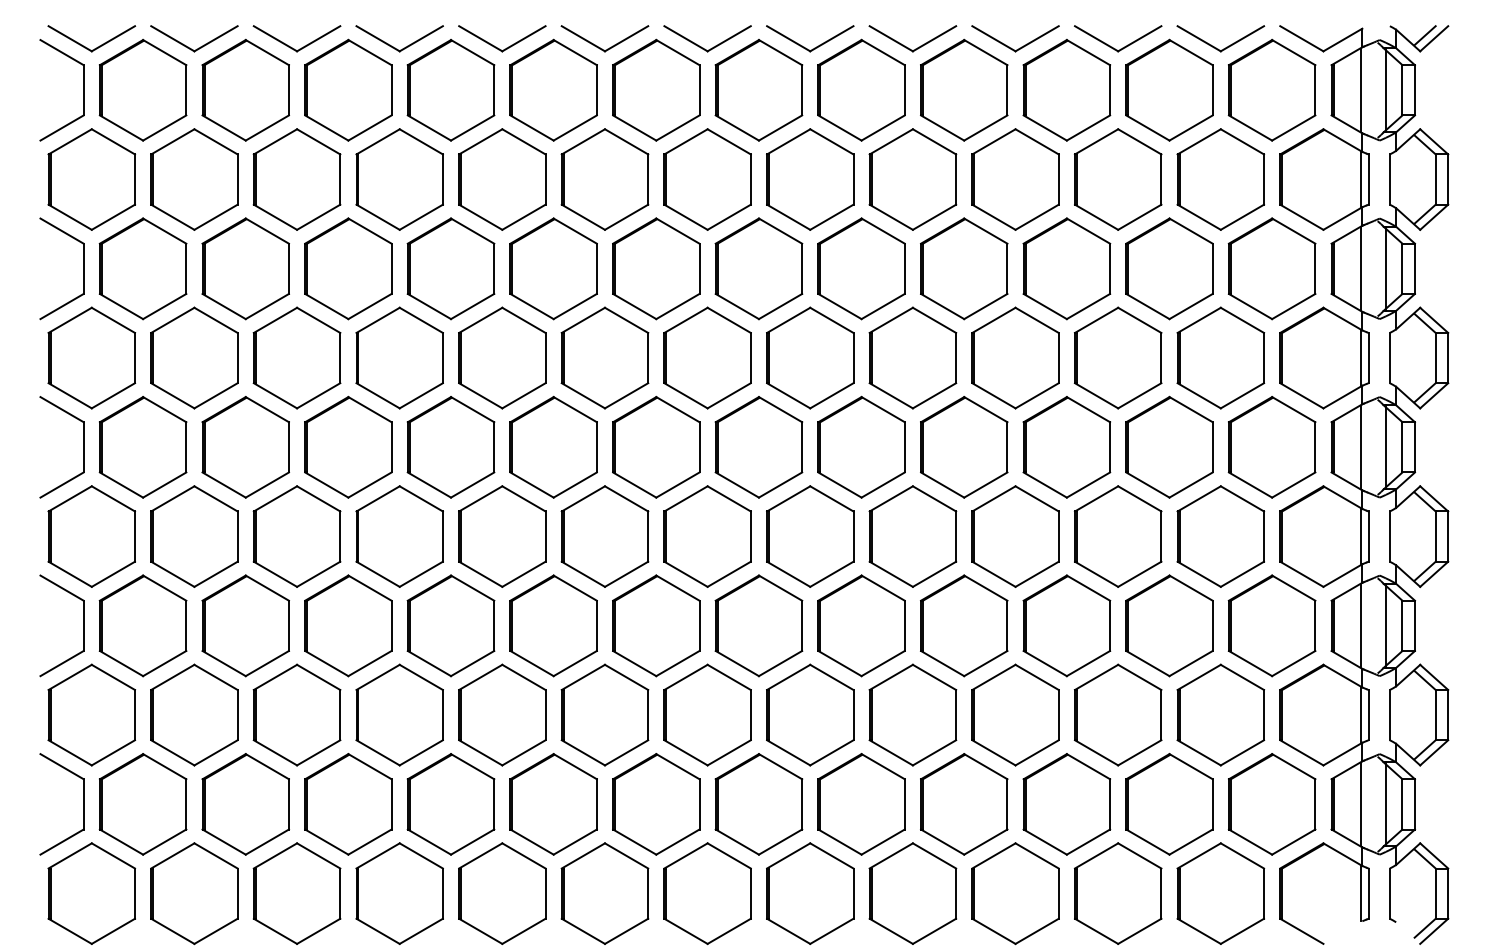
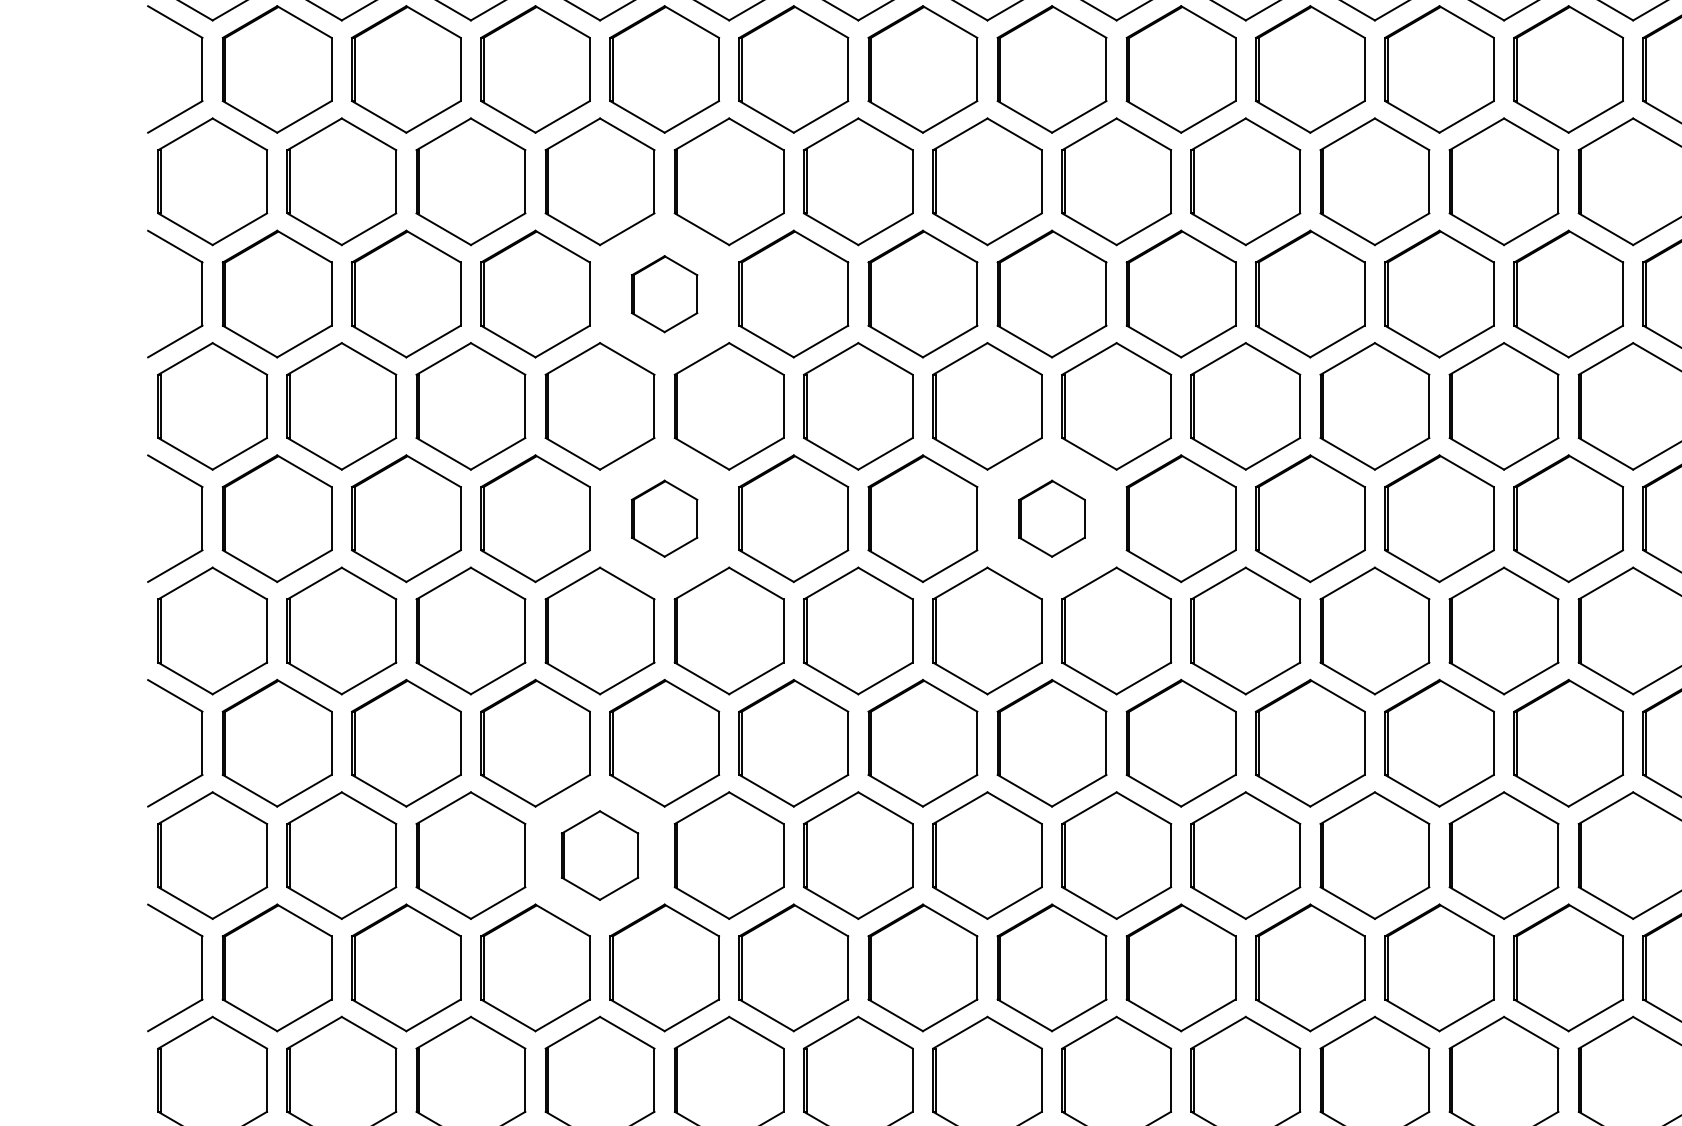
part: (450, 268) -> (663, 293), size x0.6
part: (450, 447) -> (663, 518), size x0.6
part: (758, 447) -> (1051, 518), size x0.6
part: (399, 714) -> (599, 854), size x0.7

